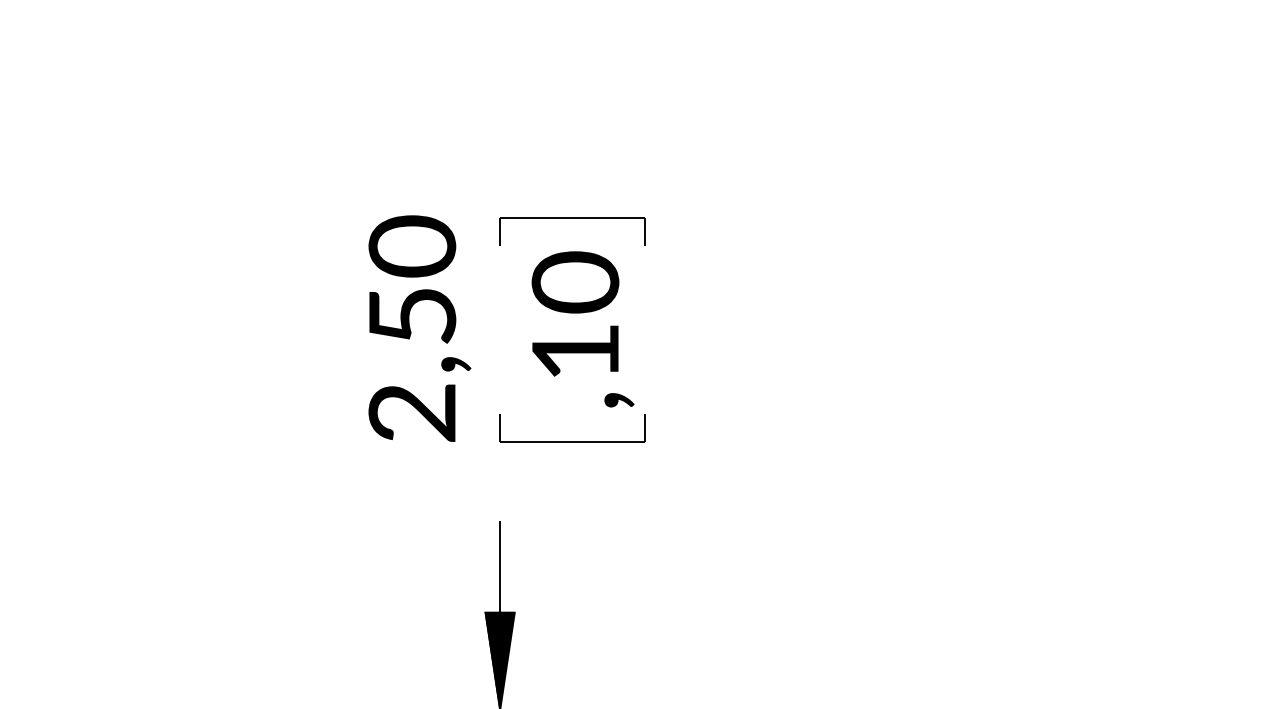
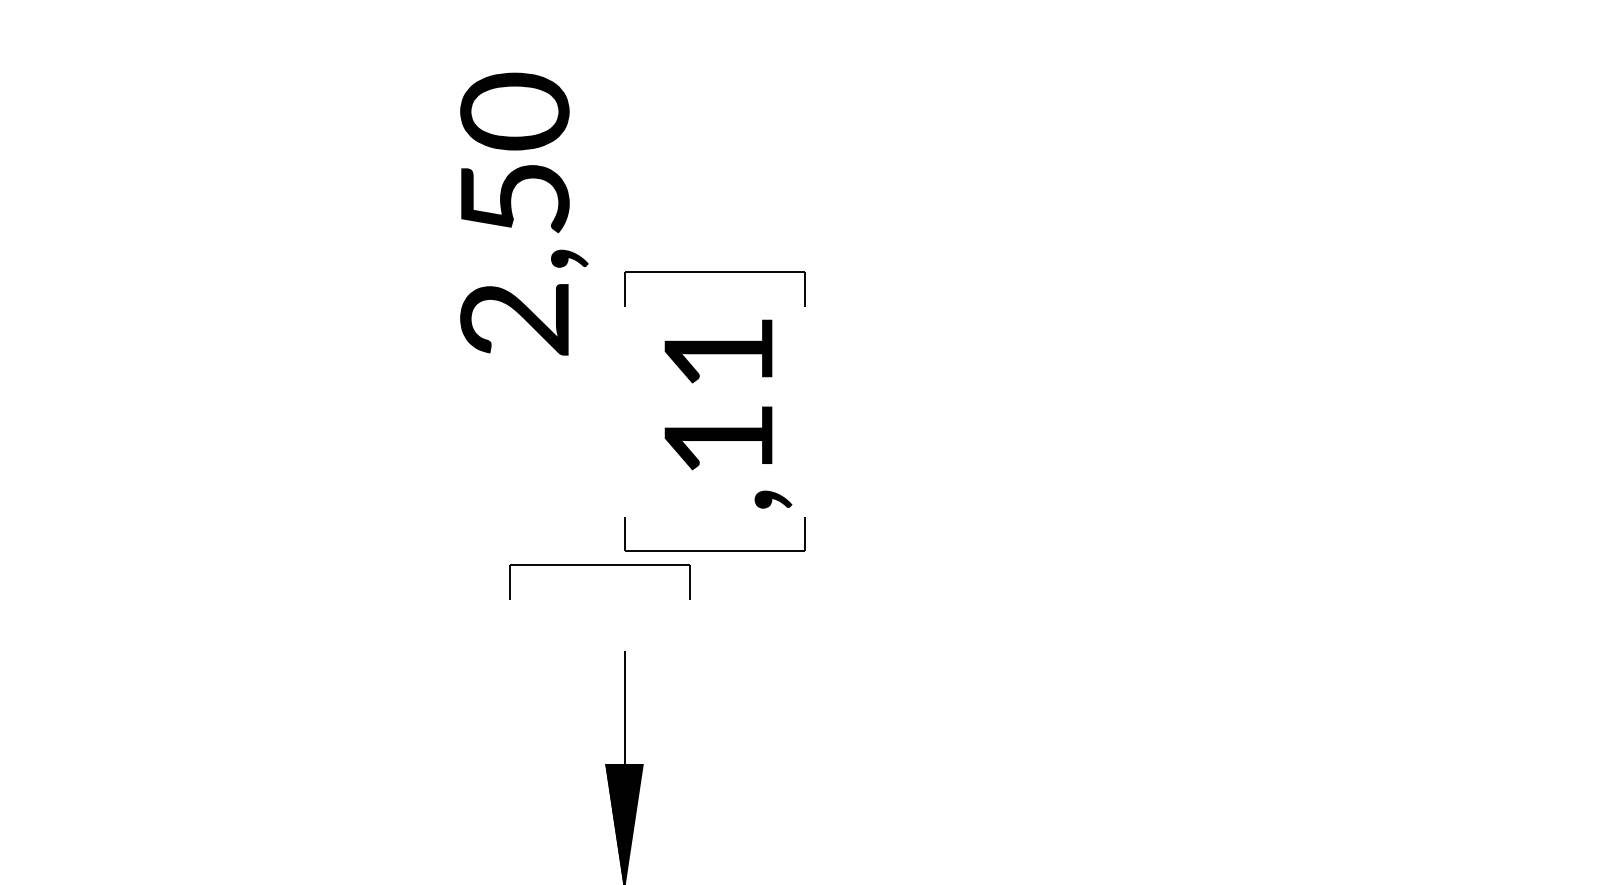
text: (575, 282) -> (718, 352), ,10 -> ,11
text: (420, 328) -> (524, 213), moved
part: (480, 452) -> (599, 565), added

